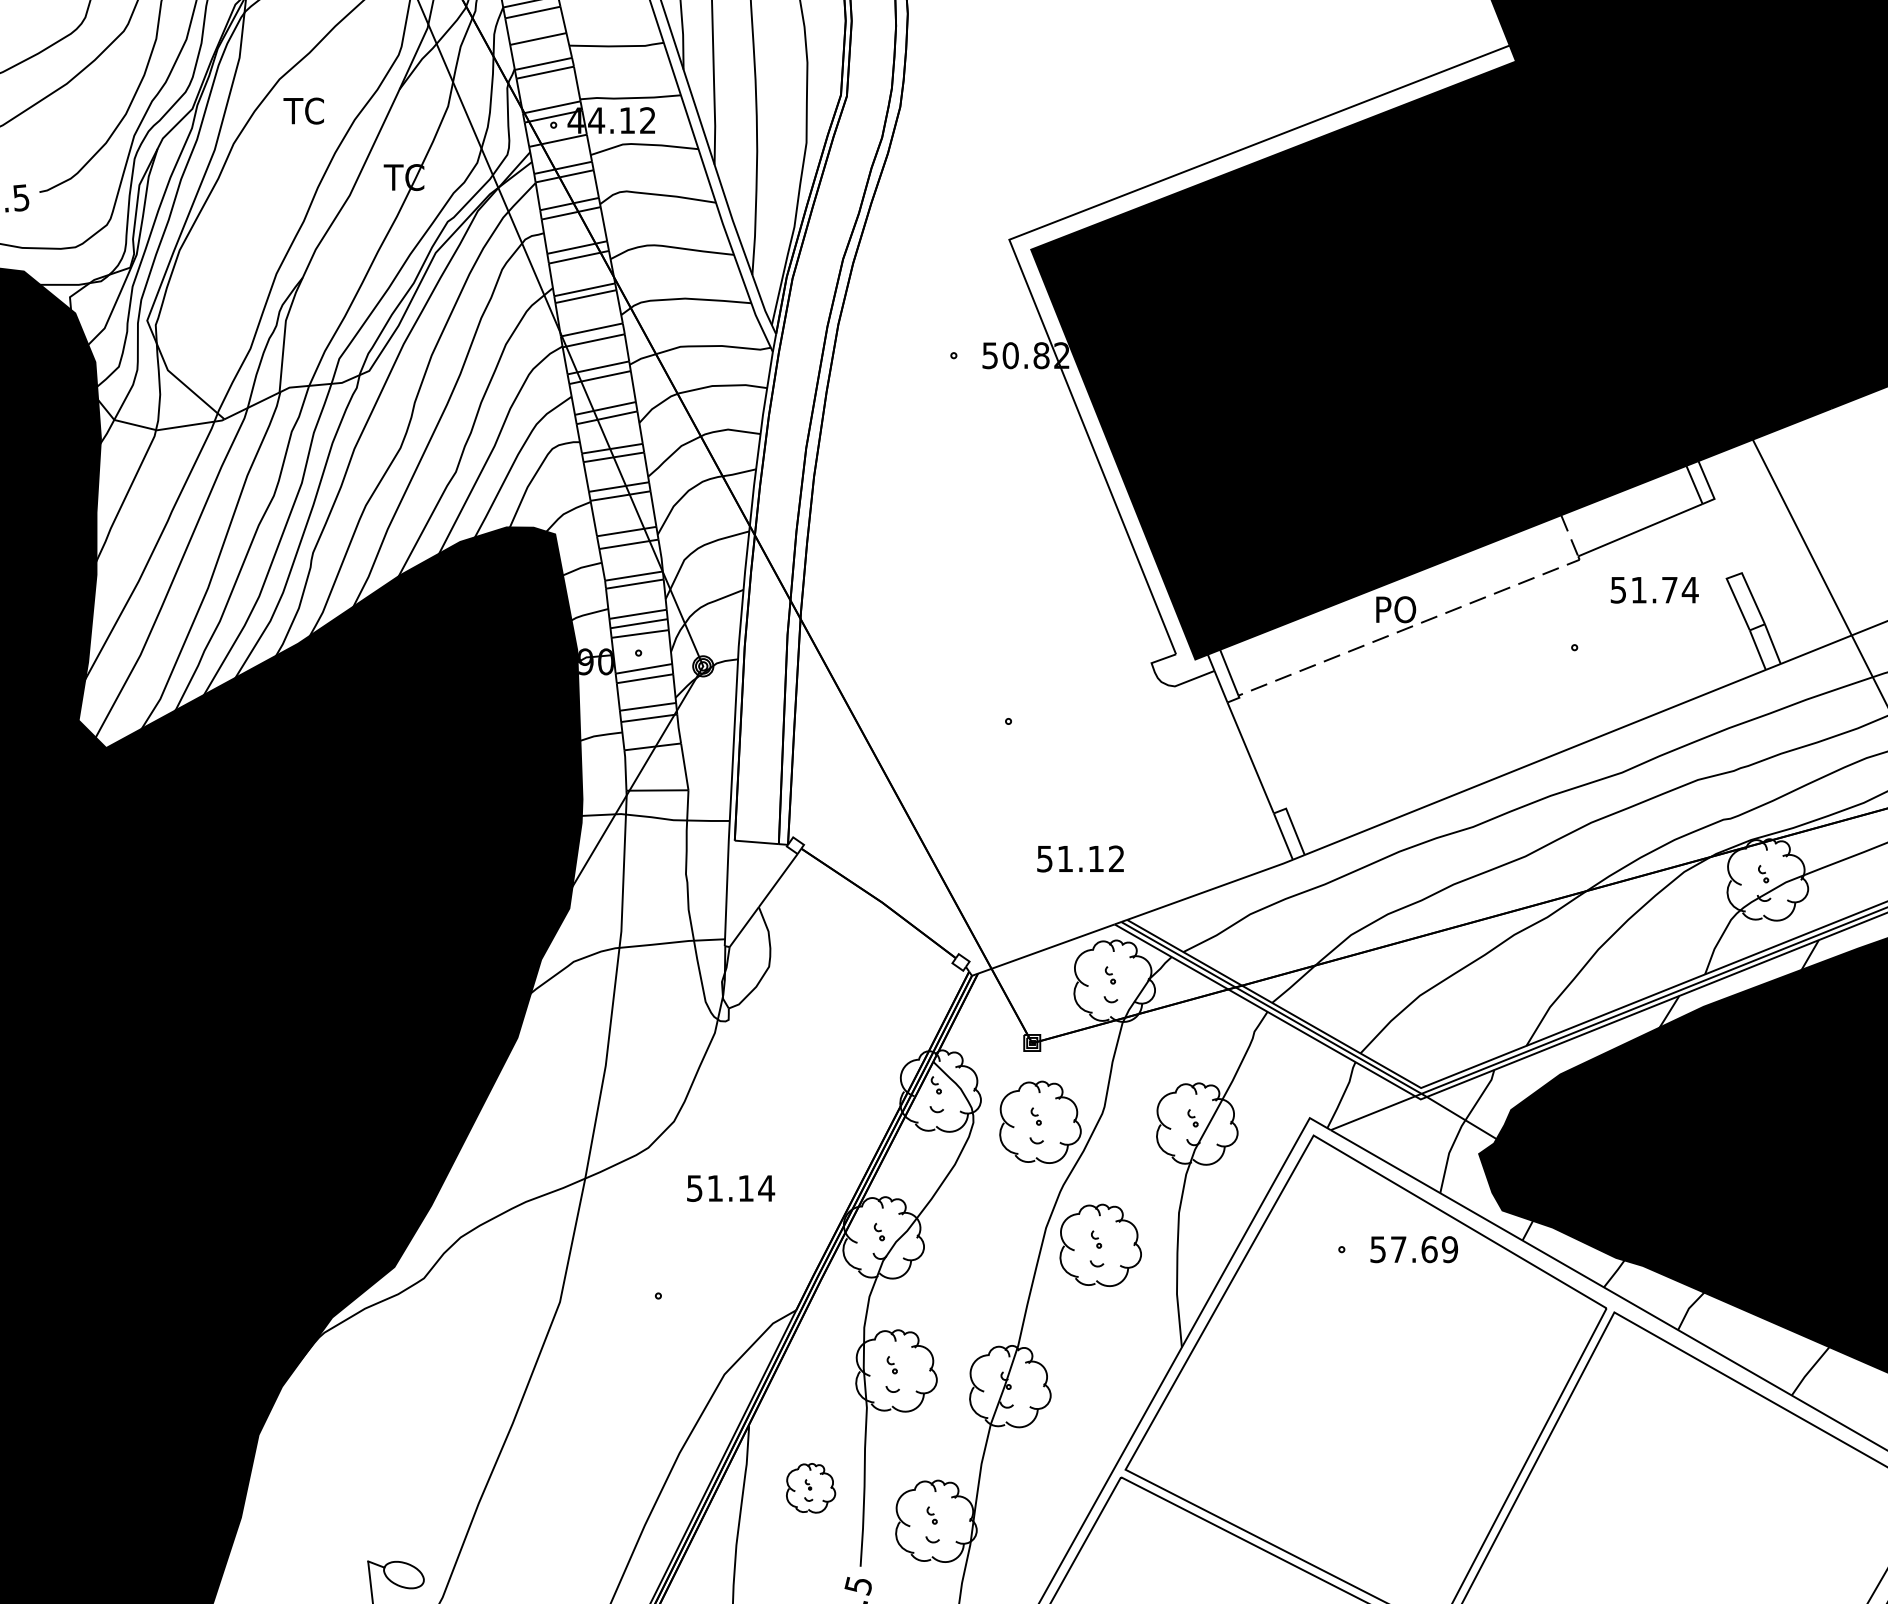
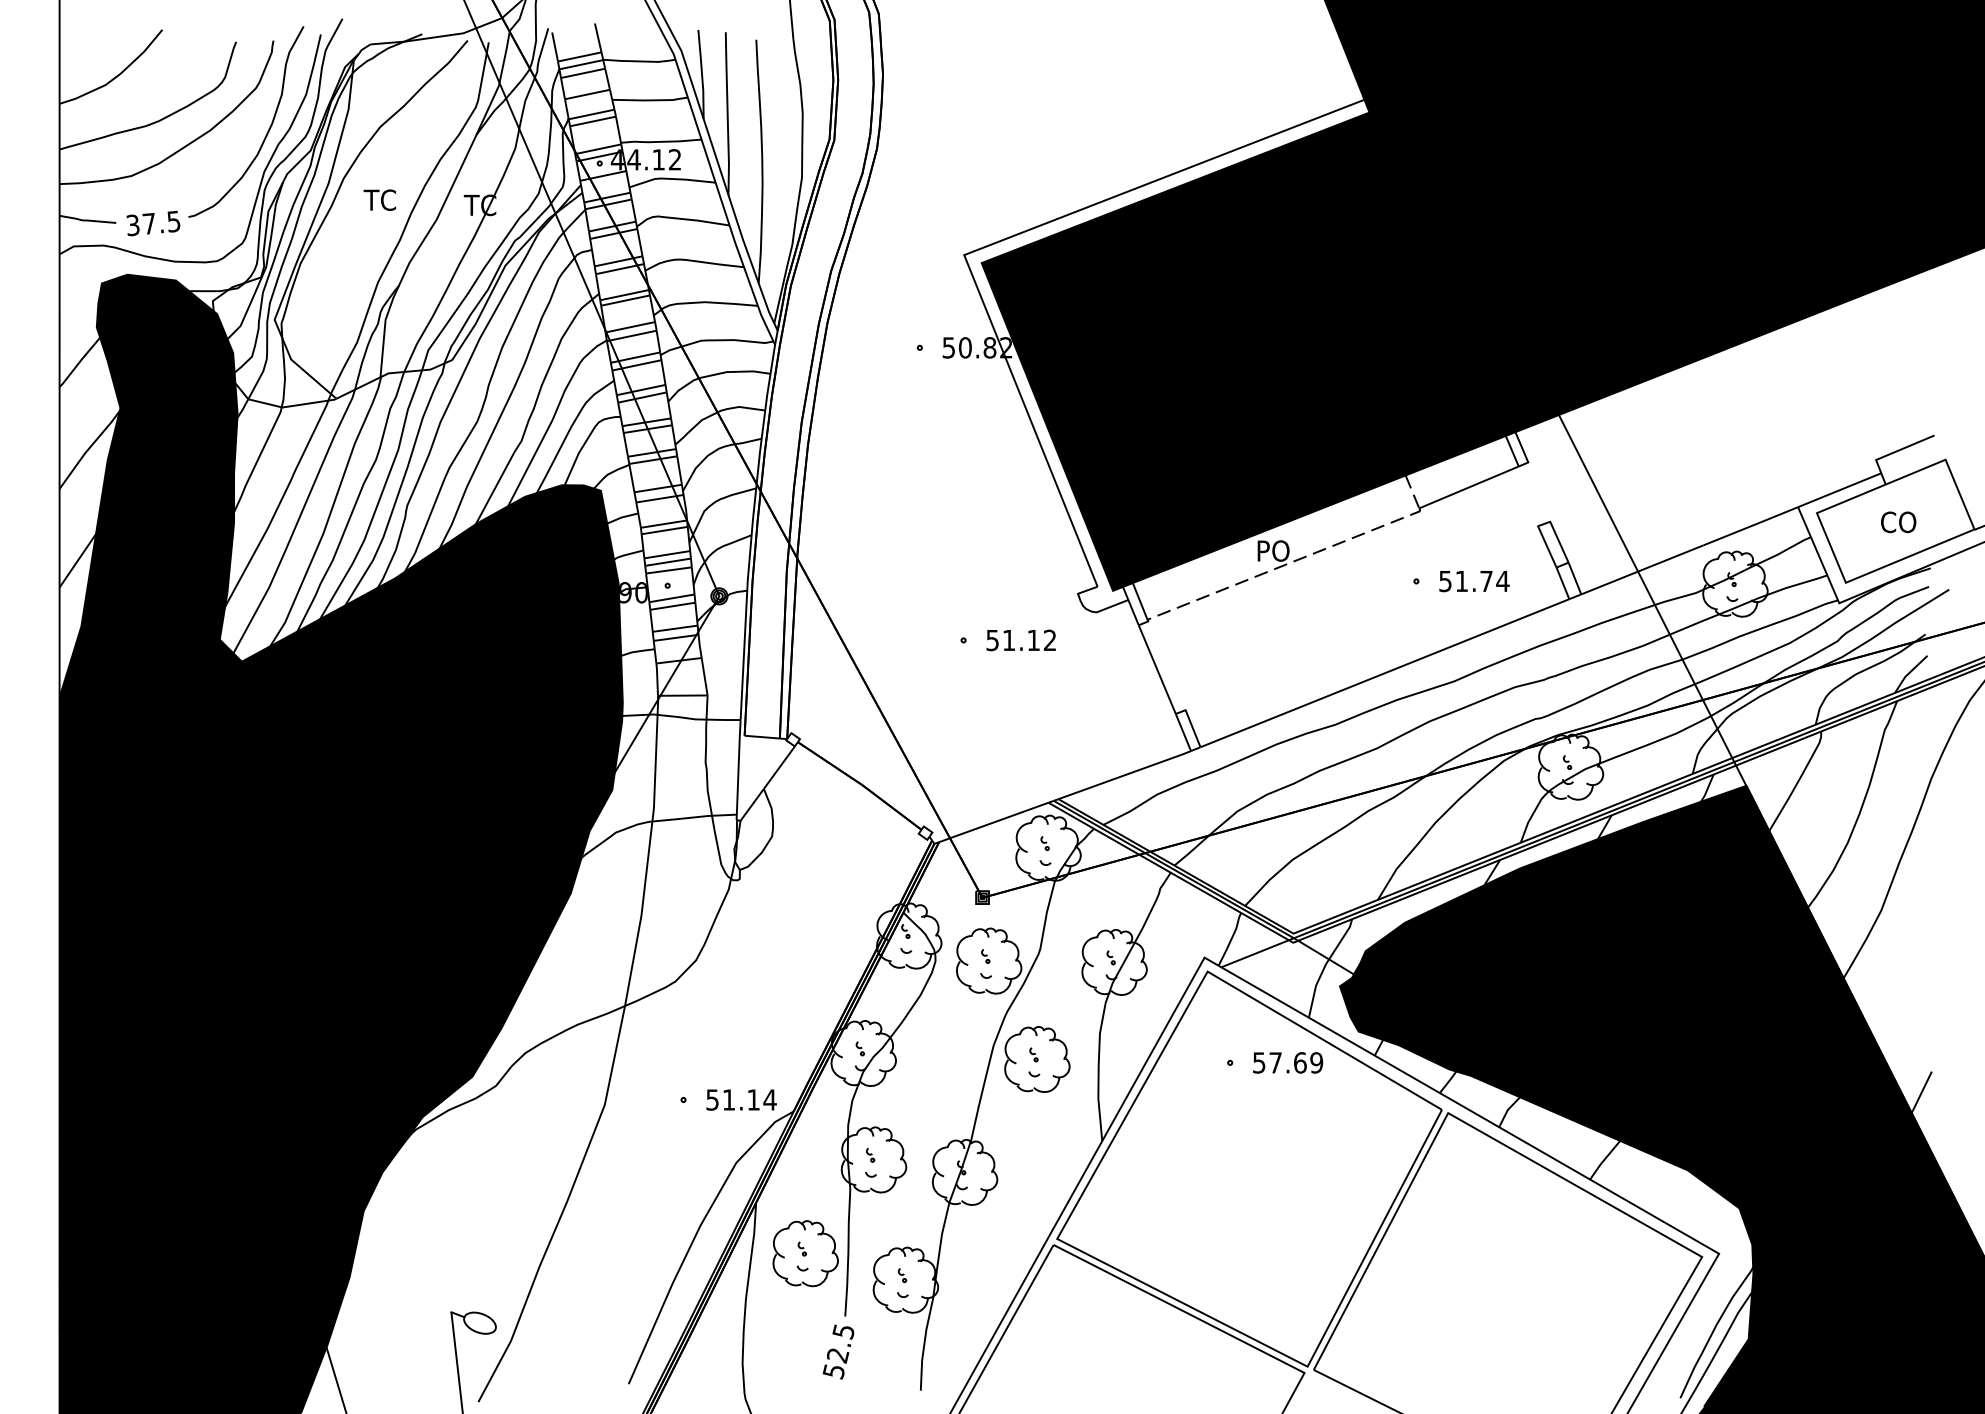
text: (303, 110) -> (379, 199), moved
text: (1654, 590) -> (1474, 581), moved
text: (1079, 859) -> (1020, 640), moved
text: (730, 1187) -> (741, 1099), moved
part: (810, 1487) -> (805, 1253), size x1.67

